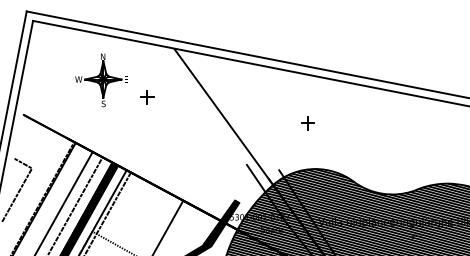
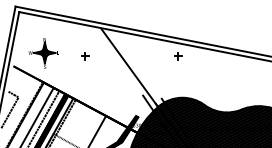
part: (100, 80) -> (43, 53), moved
part: (308, 123) -> (178, 56), moved

